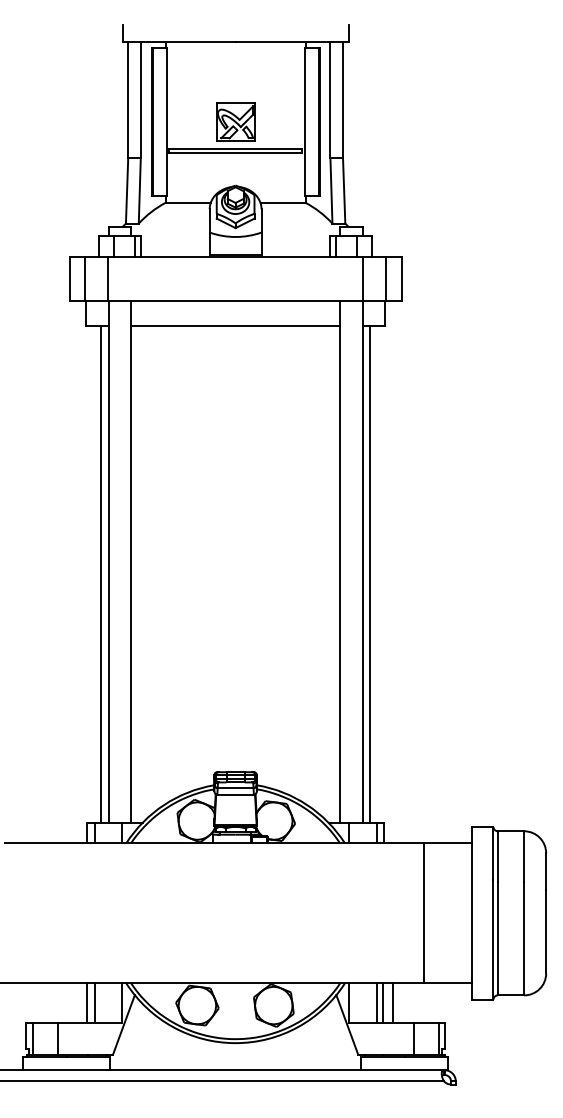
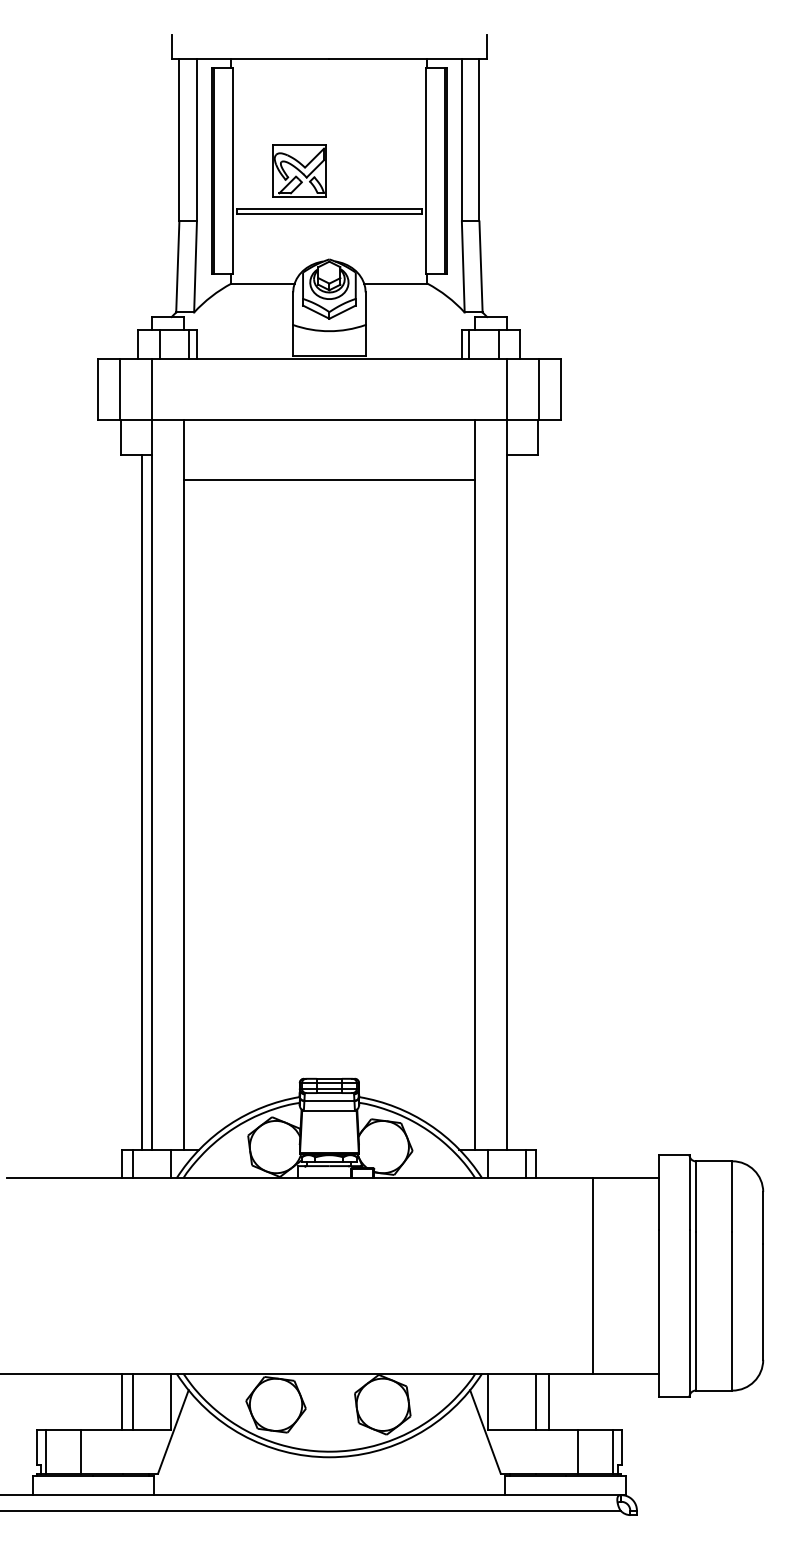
part: (235, 121) -> (299, 170), moved
line: (234, 325) -> (328, 480), moved
line: (369, 574) -> (516, 802), removed
line: (376, 1003) -> (526, 1401), removed

